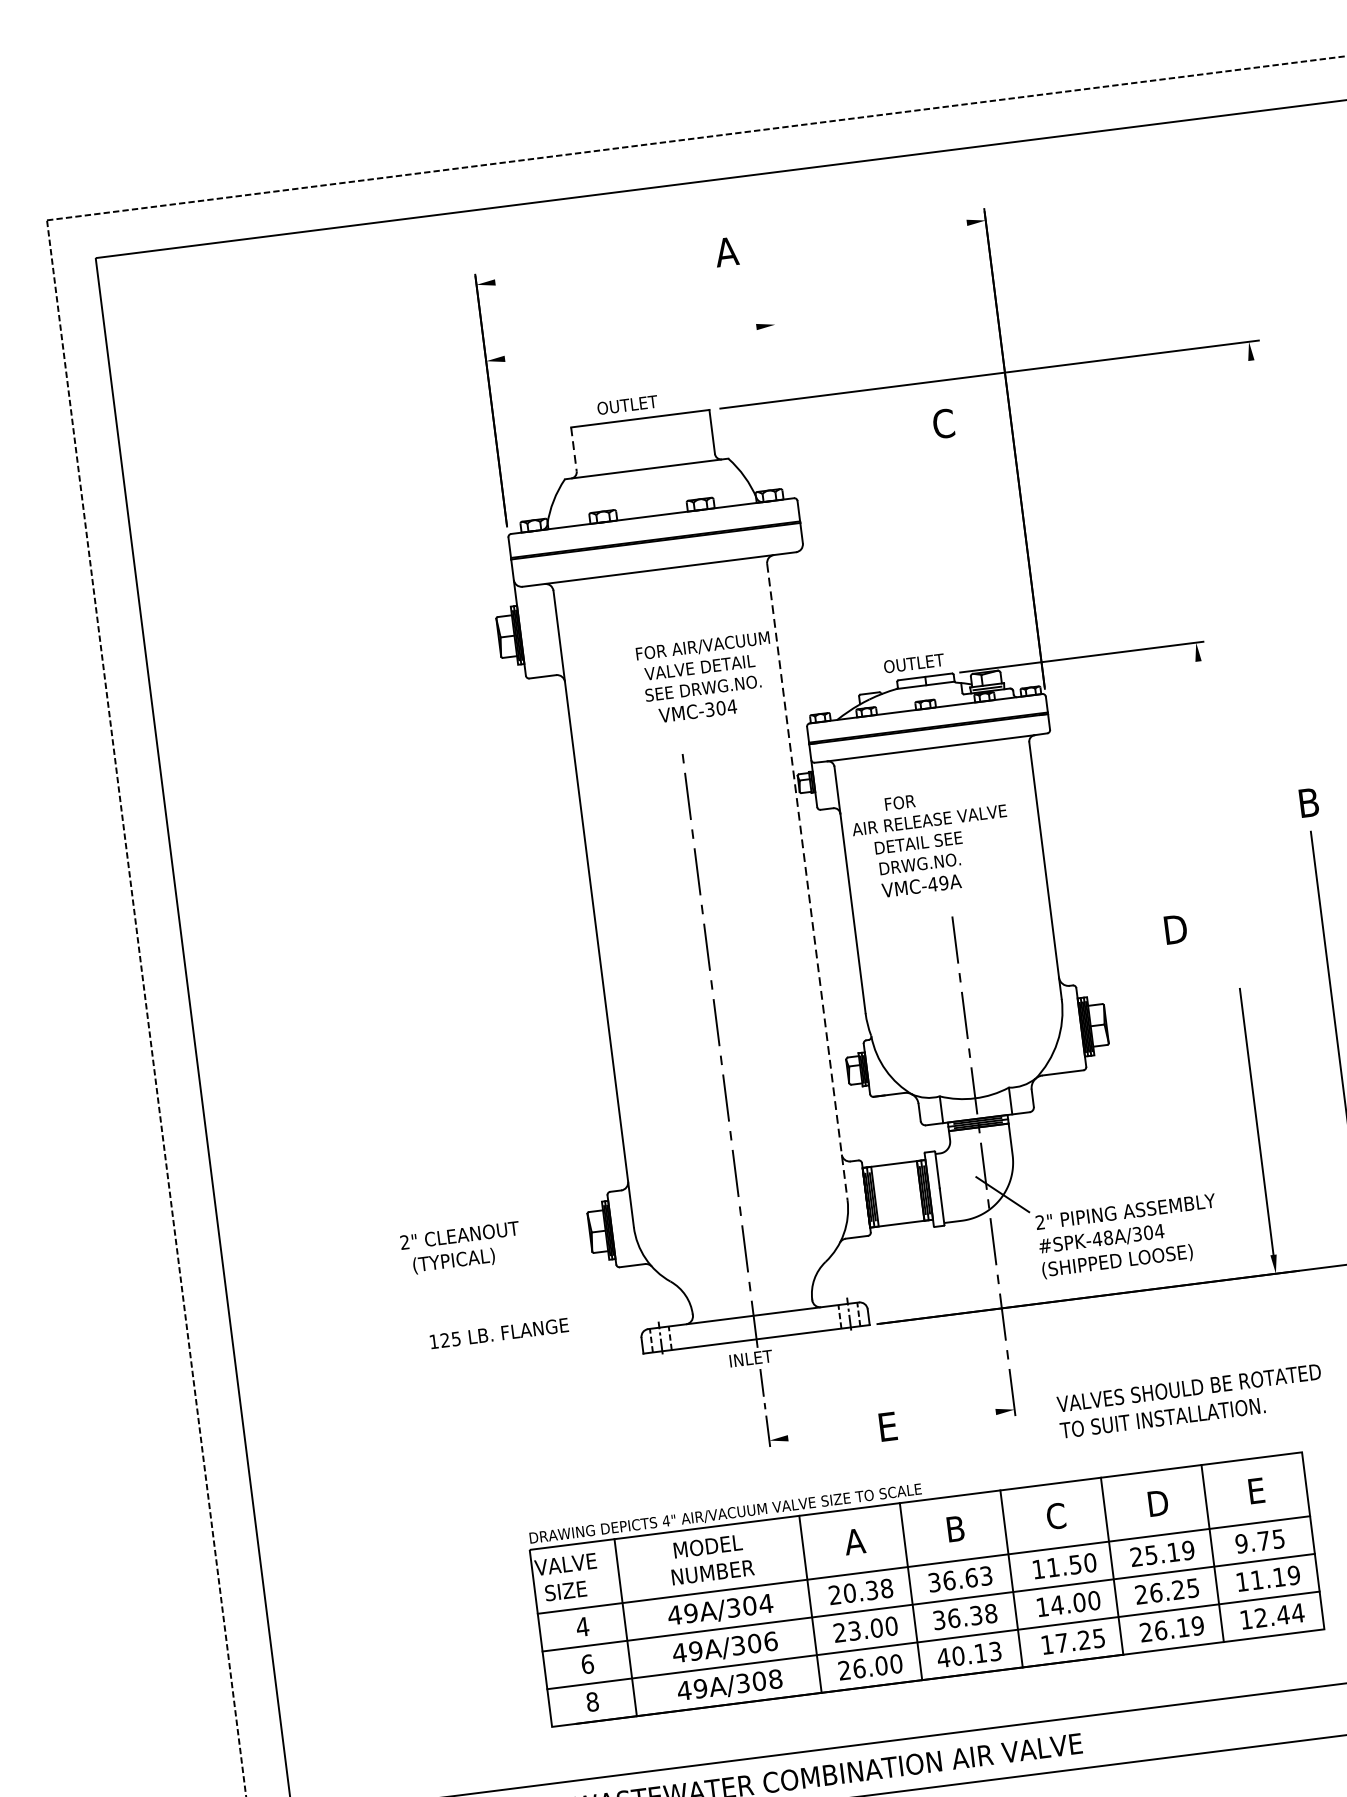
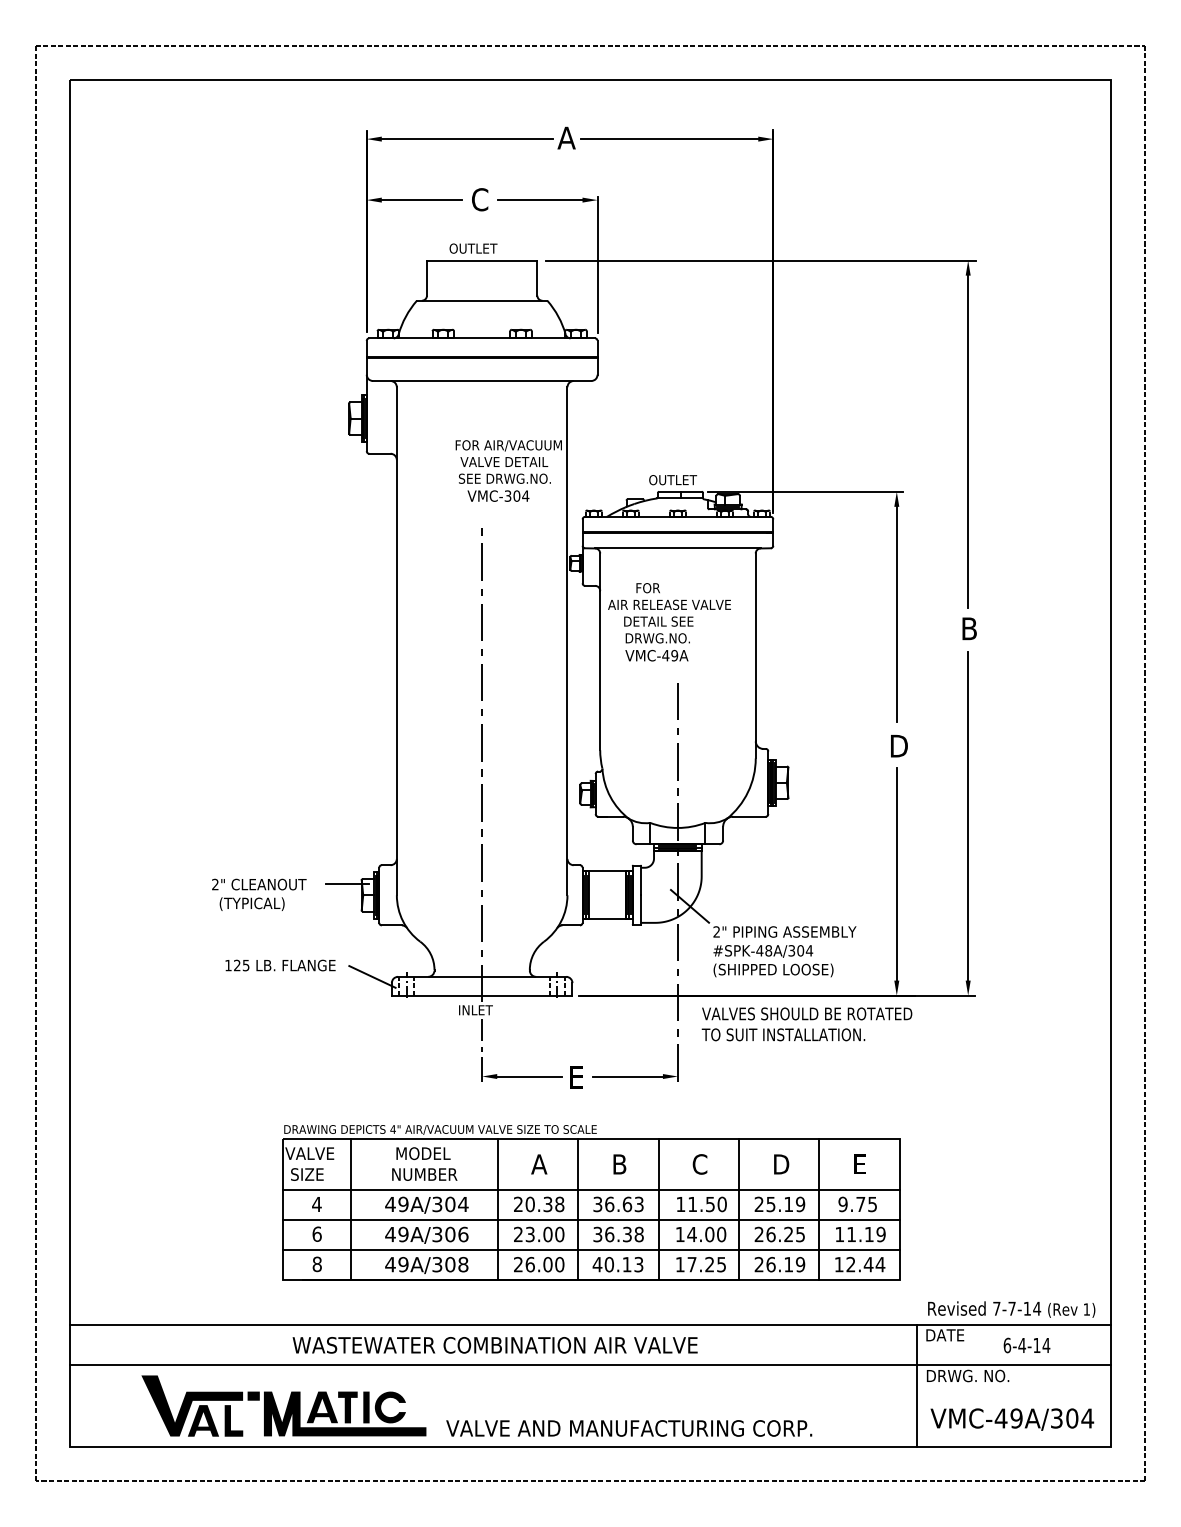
line: (855, 237) -> (669, 139), added
line: (601, 269) -> (466, 139), added
line: (702, 334) -> (539, 200), added
line: (554, 353) -> (421, 200), added
line: (785, 405) -> (597, 264), added
text: (944, 423) -> (480, 199), moved
line: (573, 449) -> (426, 278), dashed -> solid
line: (1278, 568) -> (968, 441), added
line: (1215, 796) -> (896, 614), added
line: (807, 882) -> (567, 641), dashed -> solid
text: (1176, 929) -> (899, 746), moved
line: (570, 1221) -> (347, 884), added
line: (616, 1332) -> (372, 976), added
text: (1189, 1401) -> (806, 1024), moved
line: (951, 1417) -> (627, 1076), added
line: (828, 1433) -> (529, 1076), added

